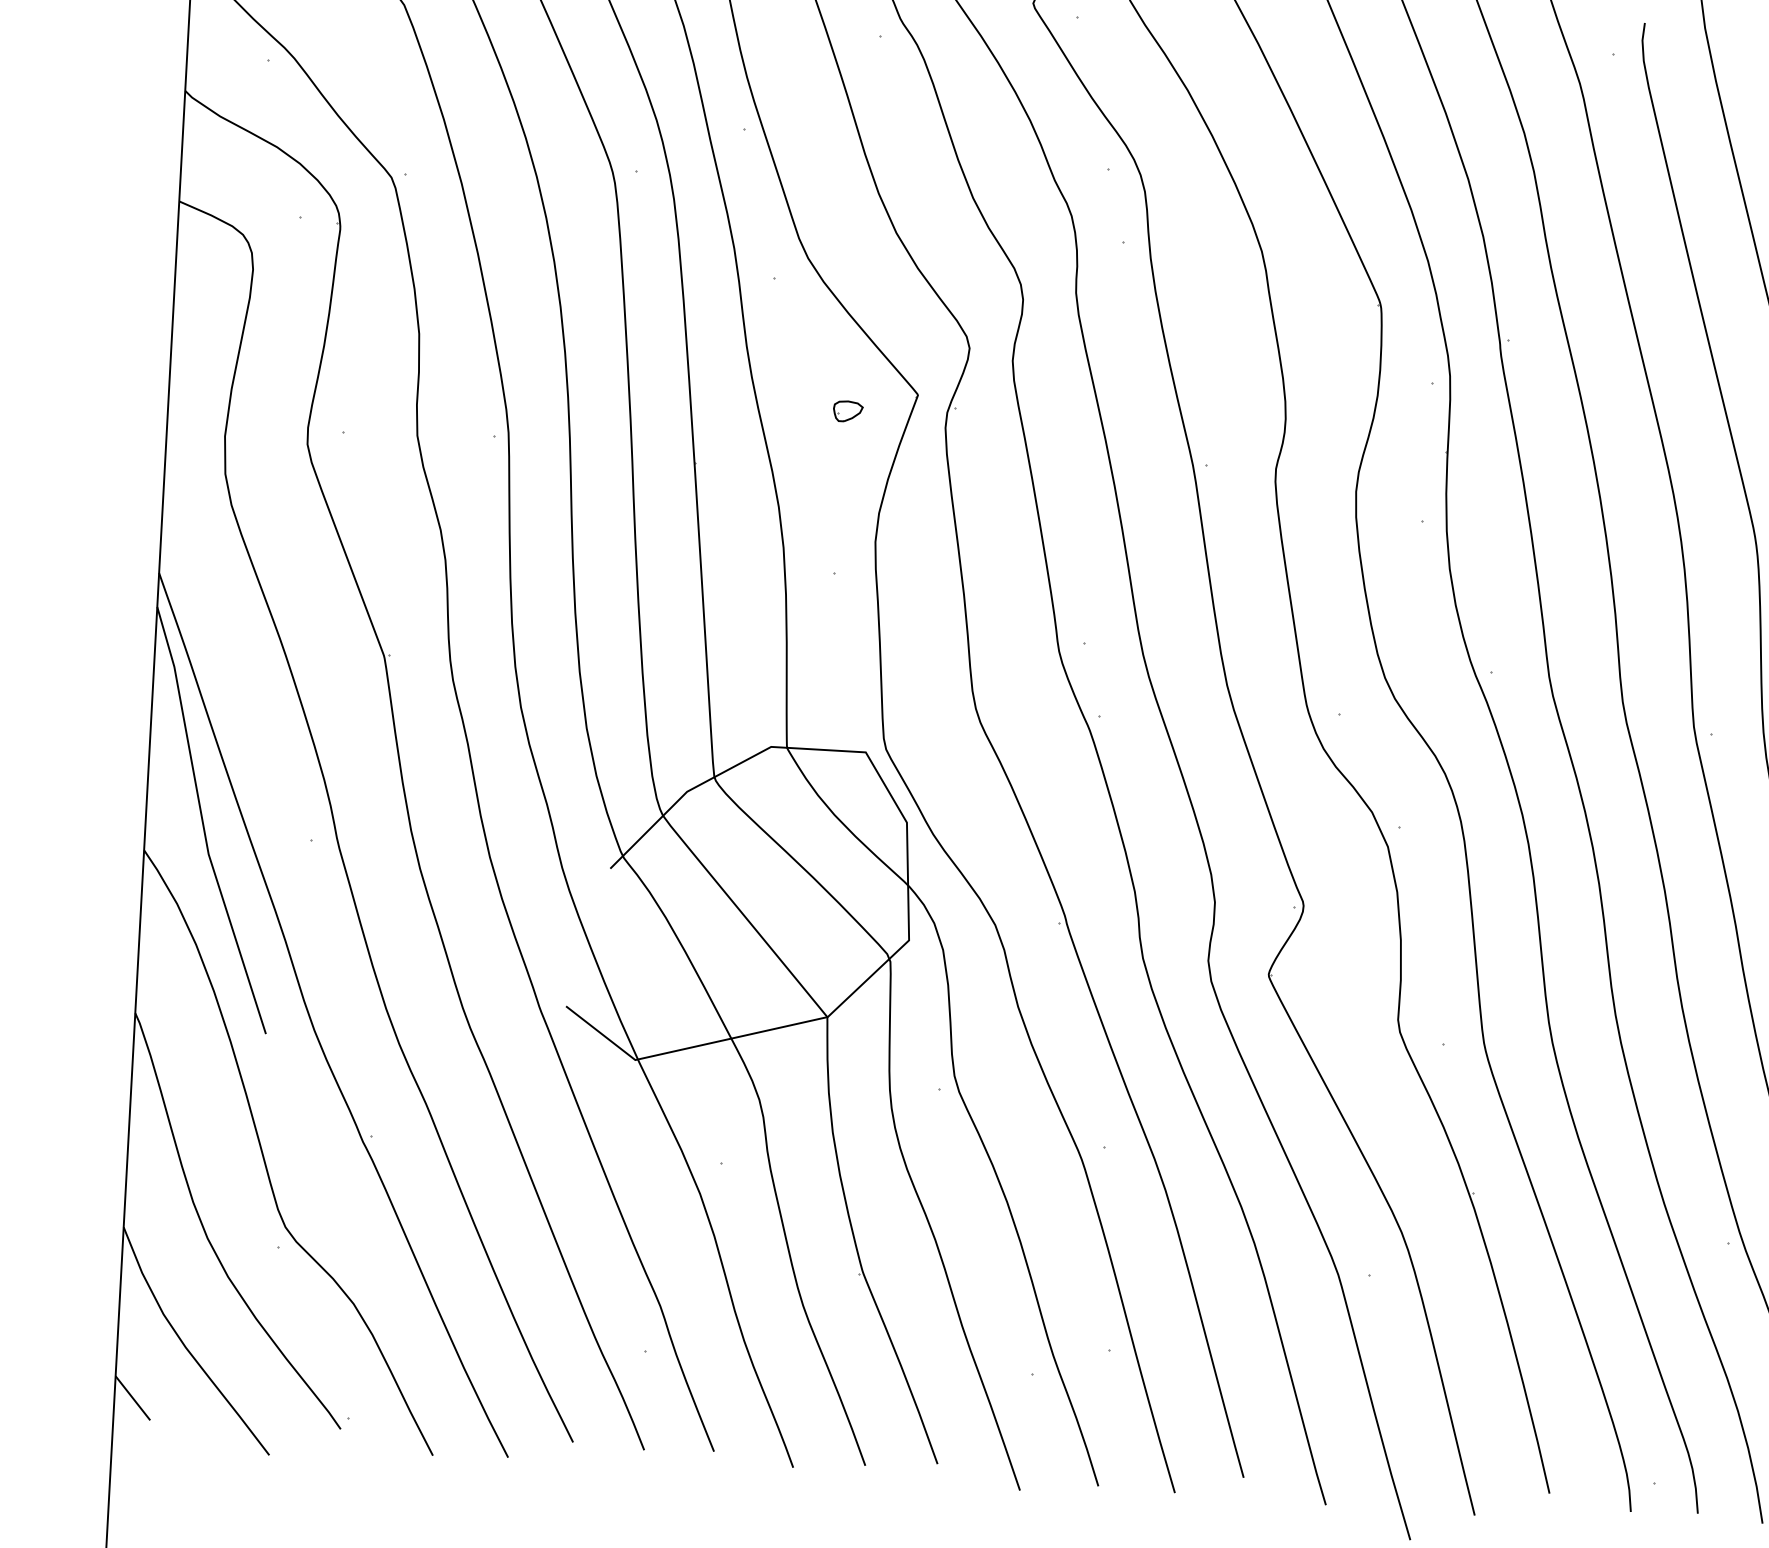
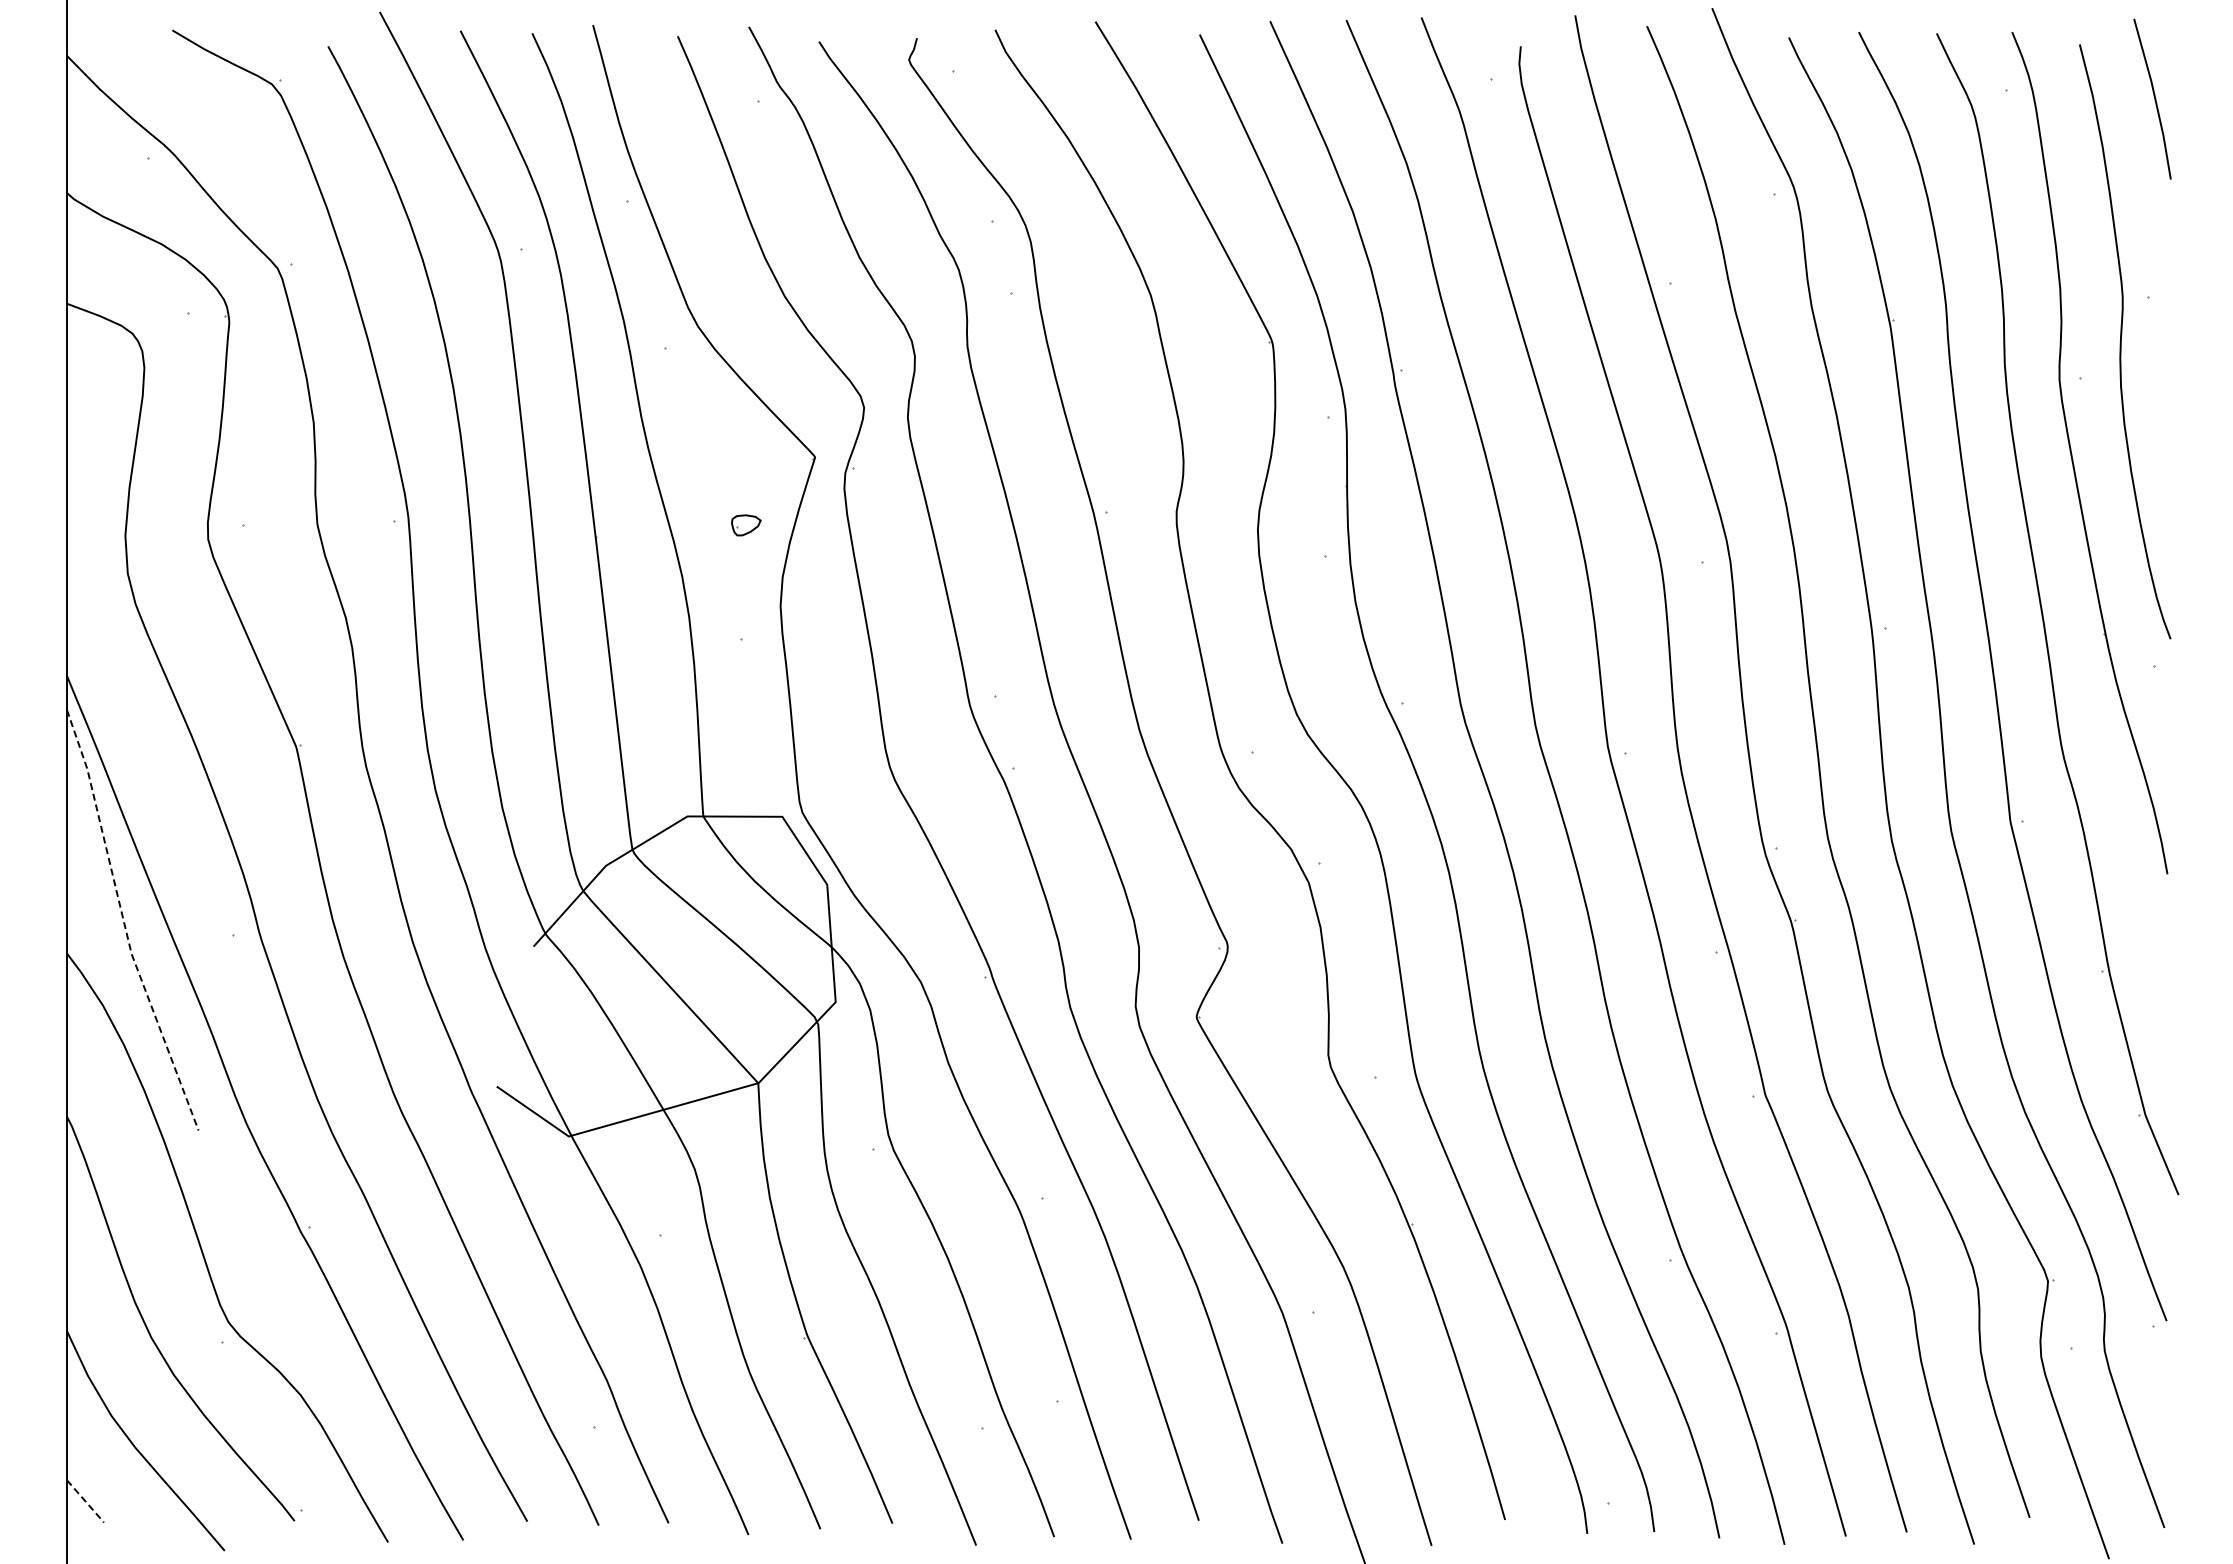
part: (848, 411) -> (746, 525), moved
line: (203, 823) -> (124, 923), solid -> dashed
line: (132, 1398) -> (85, 1501), solid -> dashed

